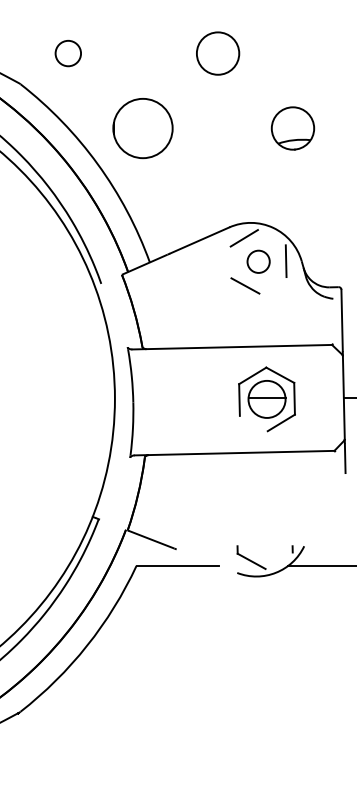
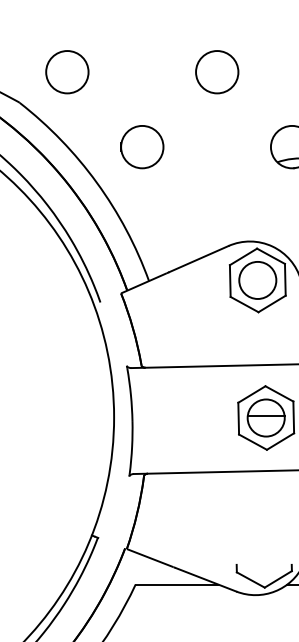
circle: (68, 53) -> (67, 72), size x1.67
circle: (143, 128) -> (142, 147), size x0.71
line: (271, 237) -> (270, 256), added
circle: (258, 261) -> (257, 280), size x1.67
line: (230, 262) -> (229, 281), added
line: (272, 285) -> (271, 304), added
line: (253, 423) -> (252, 442), added
line: (206, 560) -> (205, 579), added
line: (278, 560) -> (277, 579), added

